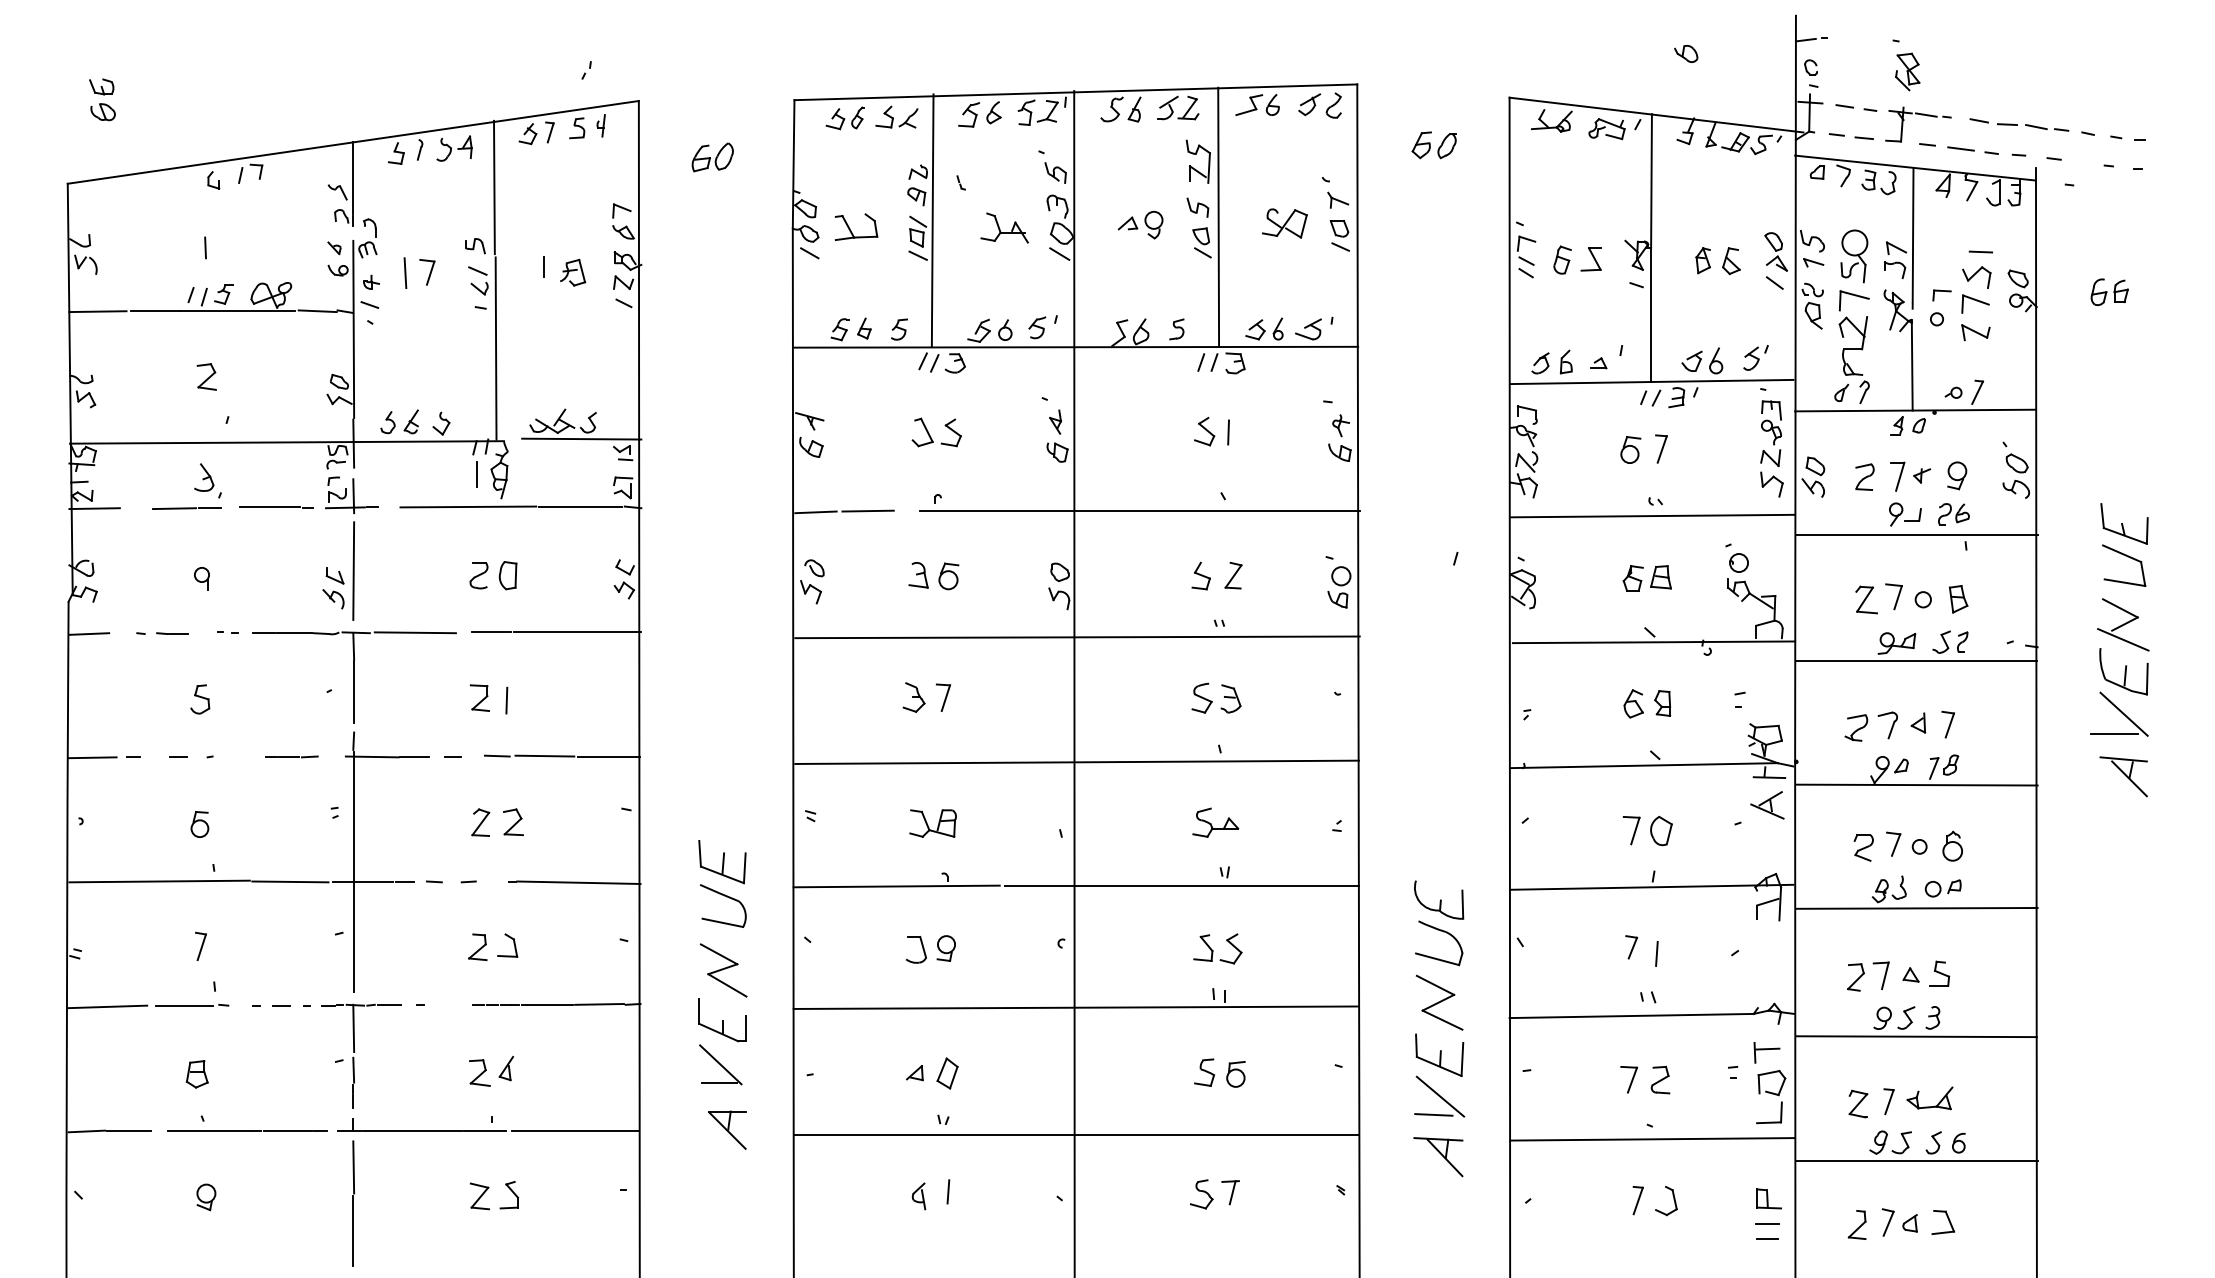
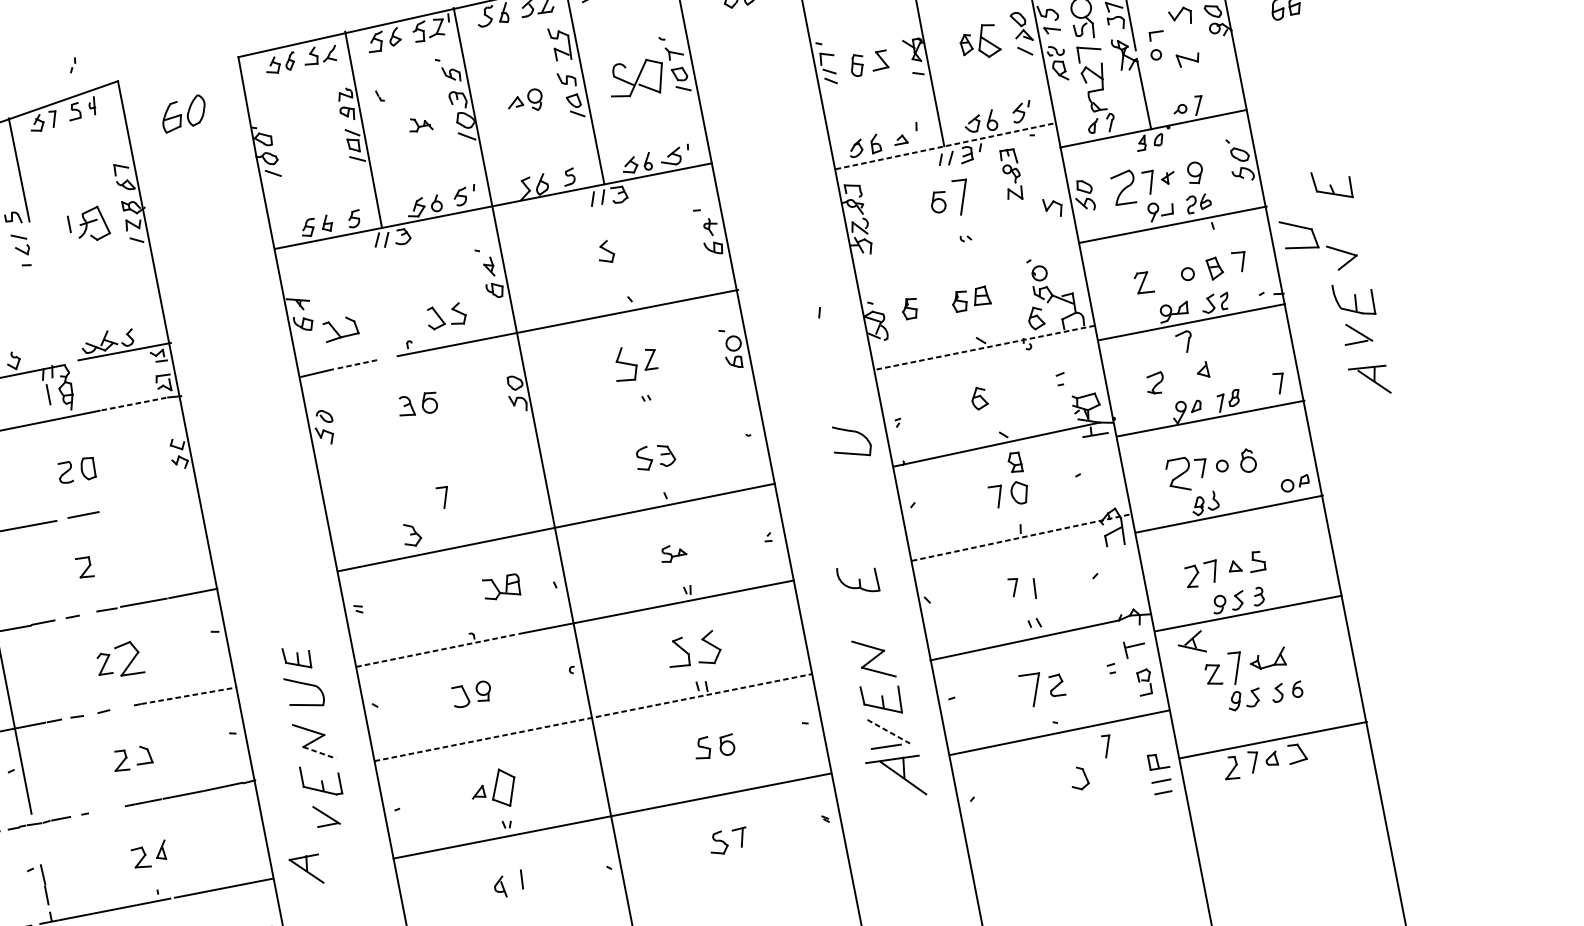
part: (712, 157) -> (183, 113), size x1.4
part: (1284, 223) -> (636, 78), size x1.6
part: (1004, 227) -> (420, 124), size x0.6
part: (850, 228) -> (336, 330), moved
part: (1731, 261) -> (988, 41), size x1.6
part: (573, 272) -> (93, 223), size x1.6
part: (1975, 303) -> (1183, 36), removed
line: (495, 348) -> (44, 294), removed
line: (1651, 382) -> (944, 146), solid -> dashed
line: (1228, 432) -> (624, 249), removed
part: (1770, 433) -> (1011, 174), moved
part: (930, 435) -> (442, 319), moved
part: (1661, 448) -> (962, 196), size x1.6
part: (1864, 476) -> (1123, 187), size x1.6
line: (580, 506) -> (133, 404), solid -> dashed
line: (868, 511) -> (357, 364), solid -> dashed
line: (1652, 515) -> (965, 249), removed
part: (2127, 557) -> (1300, 227), moved
part: (1200, 575) -> (624, 364), size x1.6
part: (1568, 575) -> (909, 308), added
part: (1893, 596) -> (1239, 261), moved
part: (1723, 617) -> (1035, 317), added
line: (576, 632) -> (149, 502), removed
line: (1077, 637) -> (538, 430), removed
line: (2123, 639) -> (1348, 274), removed
line: (1654, 642) -> (986, 347), solid -> dashed
part: (913, 697) -> (411, 534), moved
line: (506, 700) -> (105, 565), removed
part: (1662, 703) -> (1014, 462), moved
part: (2119, 713) -> (1356, 332), size x0.6
part: (1947, 724) -> (1279, 383), moved
part: (1887, 725) -> (1184, 342), moved
part: (1767, 805) -> (1191, 643), moved
part: (513, 822) -> (129, 658), size x1.6
part: (1215, 822) -> (673, 553), size x0.7
part: (932, 823) -> (501, 587), moved
part: (1863, 847) -> (1178, 475), size x1.6
part: (722, 862) -> (297, 658), size x0.7
line: (578, 882) -> (188, 695), solid -> dashed
line: (897, 886) -> (436, 650), solid -> dashed
line: (1651, 887) -> (1020, 537), solid -> dashed
part: (1942, 888) -> (1294, 483), moved
part: (1443, 932) -> (853, 432), moved
part: (1217, 948) -> (693, 650), size x1.4
line: (727, 985) -> (319, 752), solid -> dashed
line: (1076, 1007) -> (593, 717), solid -> dashed
line: (353, 1028) -> (36, 842), removed
part: (720, 1064) -> (326, 815), size x0.7
part: (947, 1073) -> (503, 787), size x1.6
part: (1629, 1079) -> (1032, 689), size x1.6
line: (1440, 1096) -> (888, 731), solid -> dashed
part: (1771, 1097) -> (1145, 682), size x0.6
part: (1888, 1101) -> (1236, 667), size x1.6
part: (727, 1129) -> (306, 870), moved
part: (1438, 1157) -> (896, 779), size x1.4
line: (1916, 1161) -> (1273, 740), moved
part: (1637, 1200) -> (1107, 746), moved

